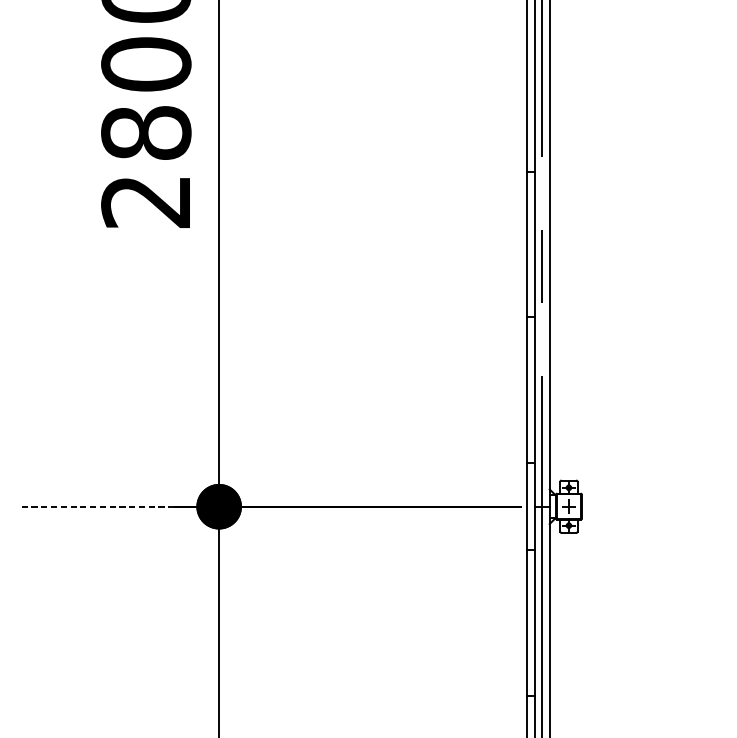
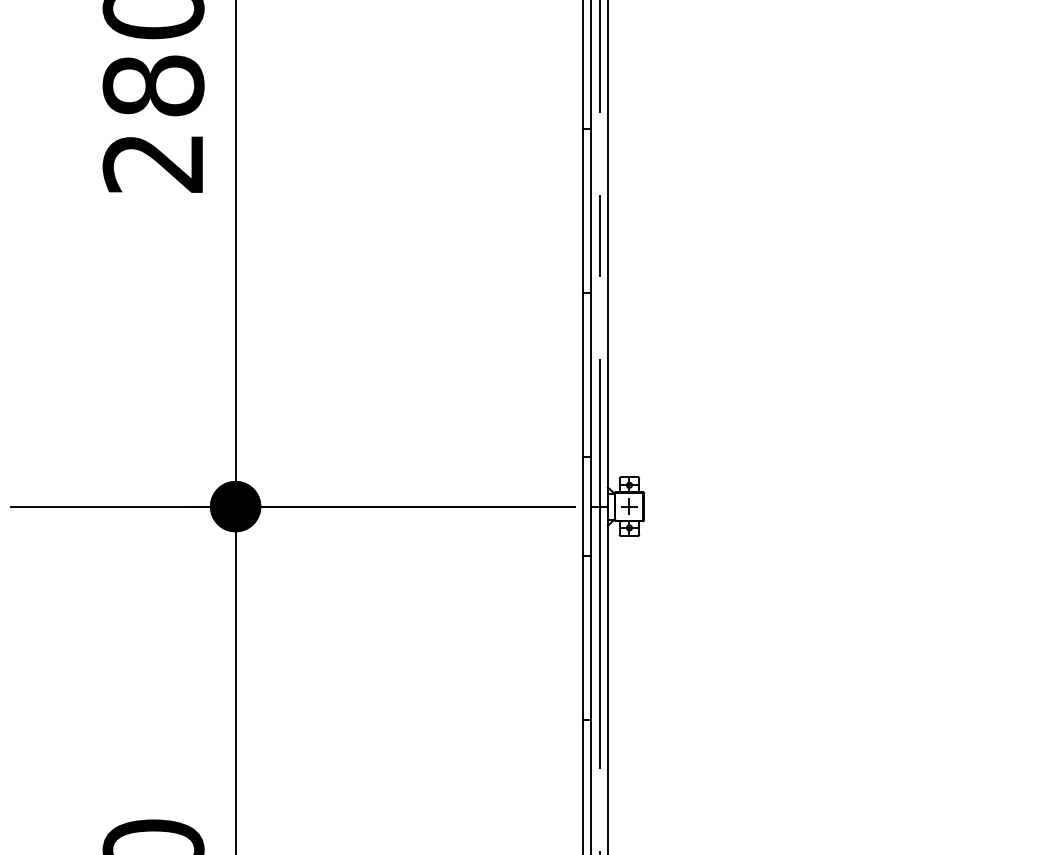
line: (101, 506) -> (103, 506), dashed -> solid

